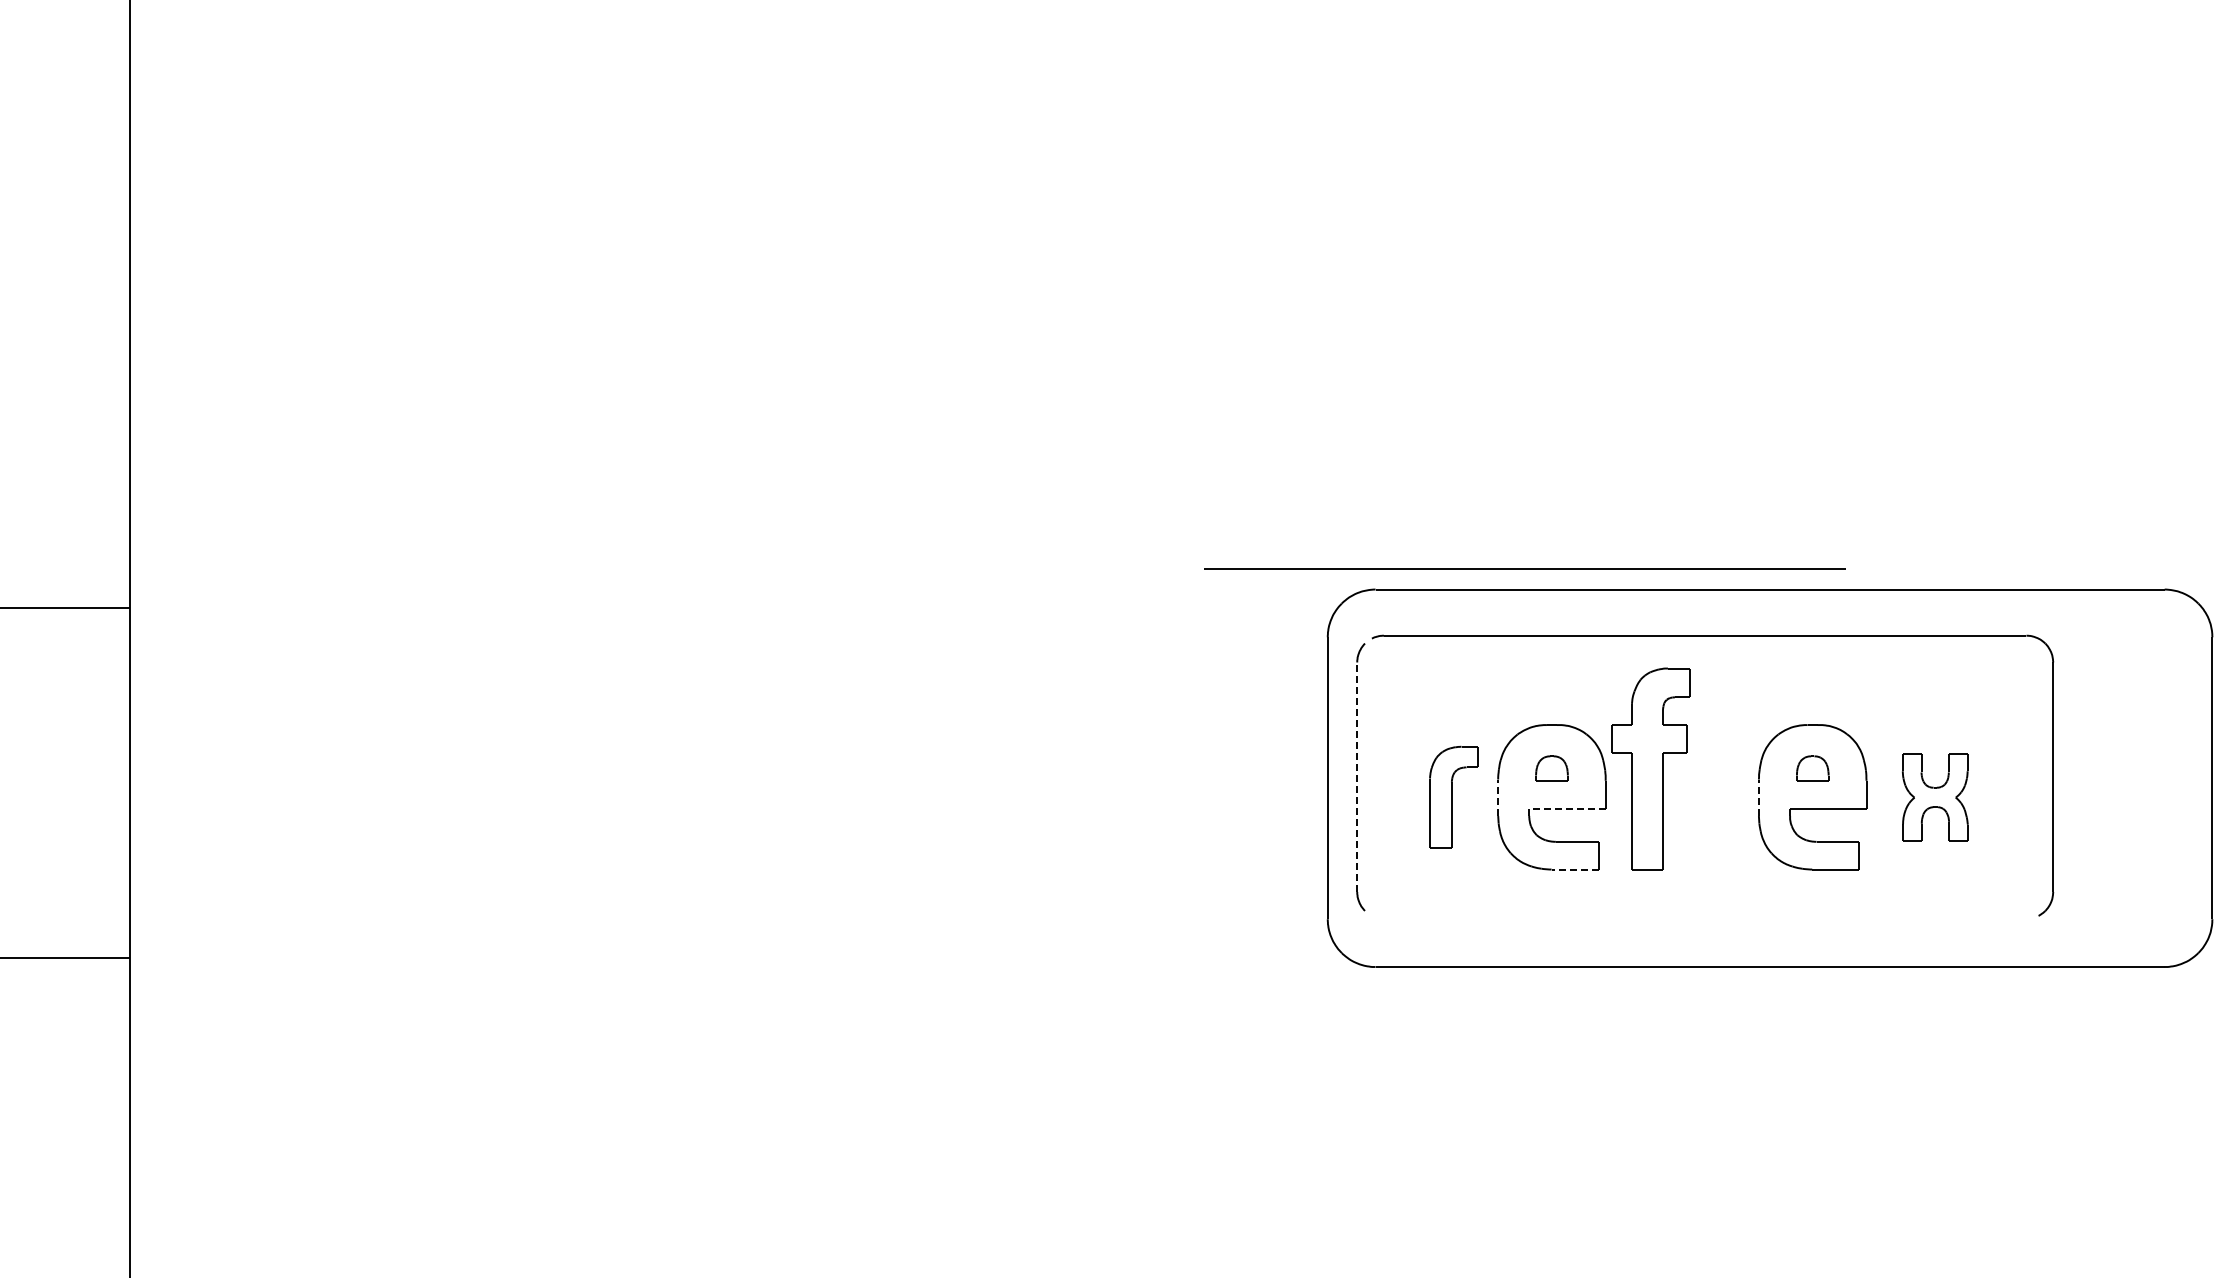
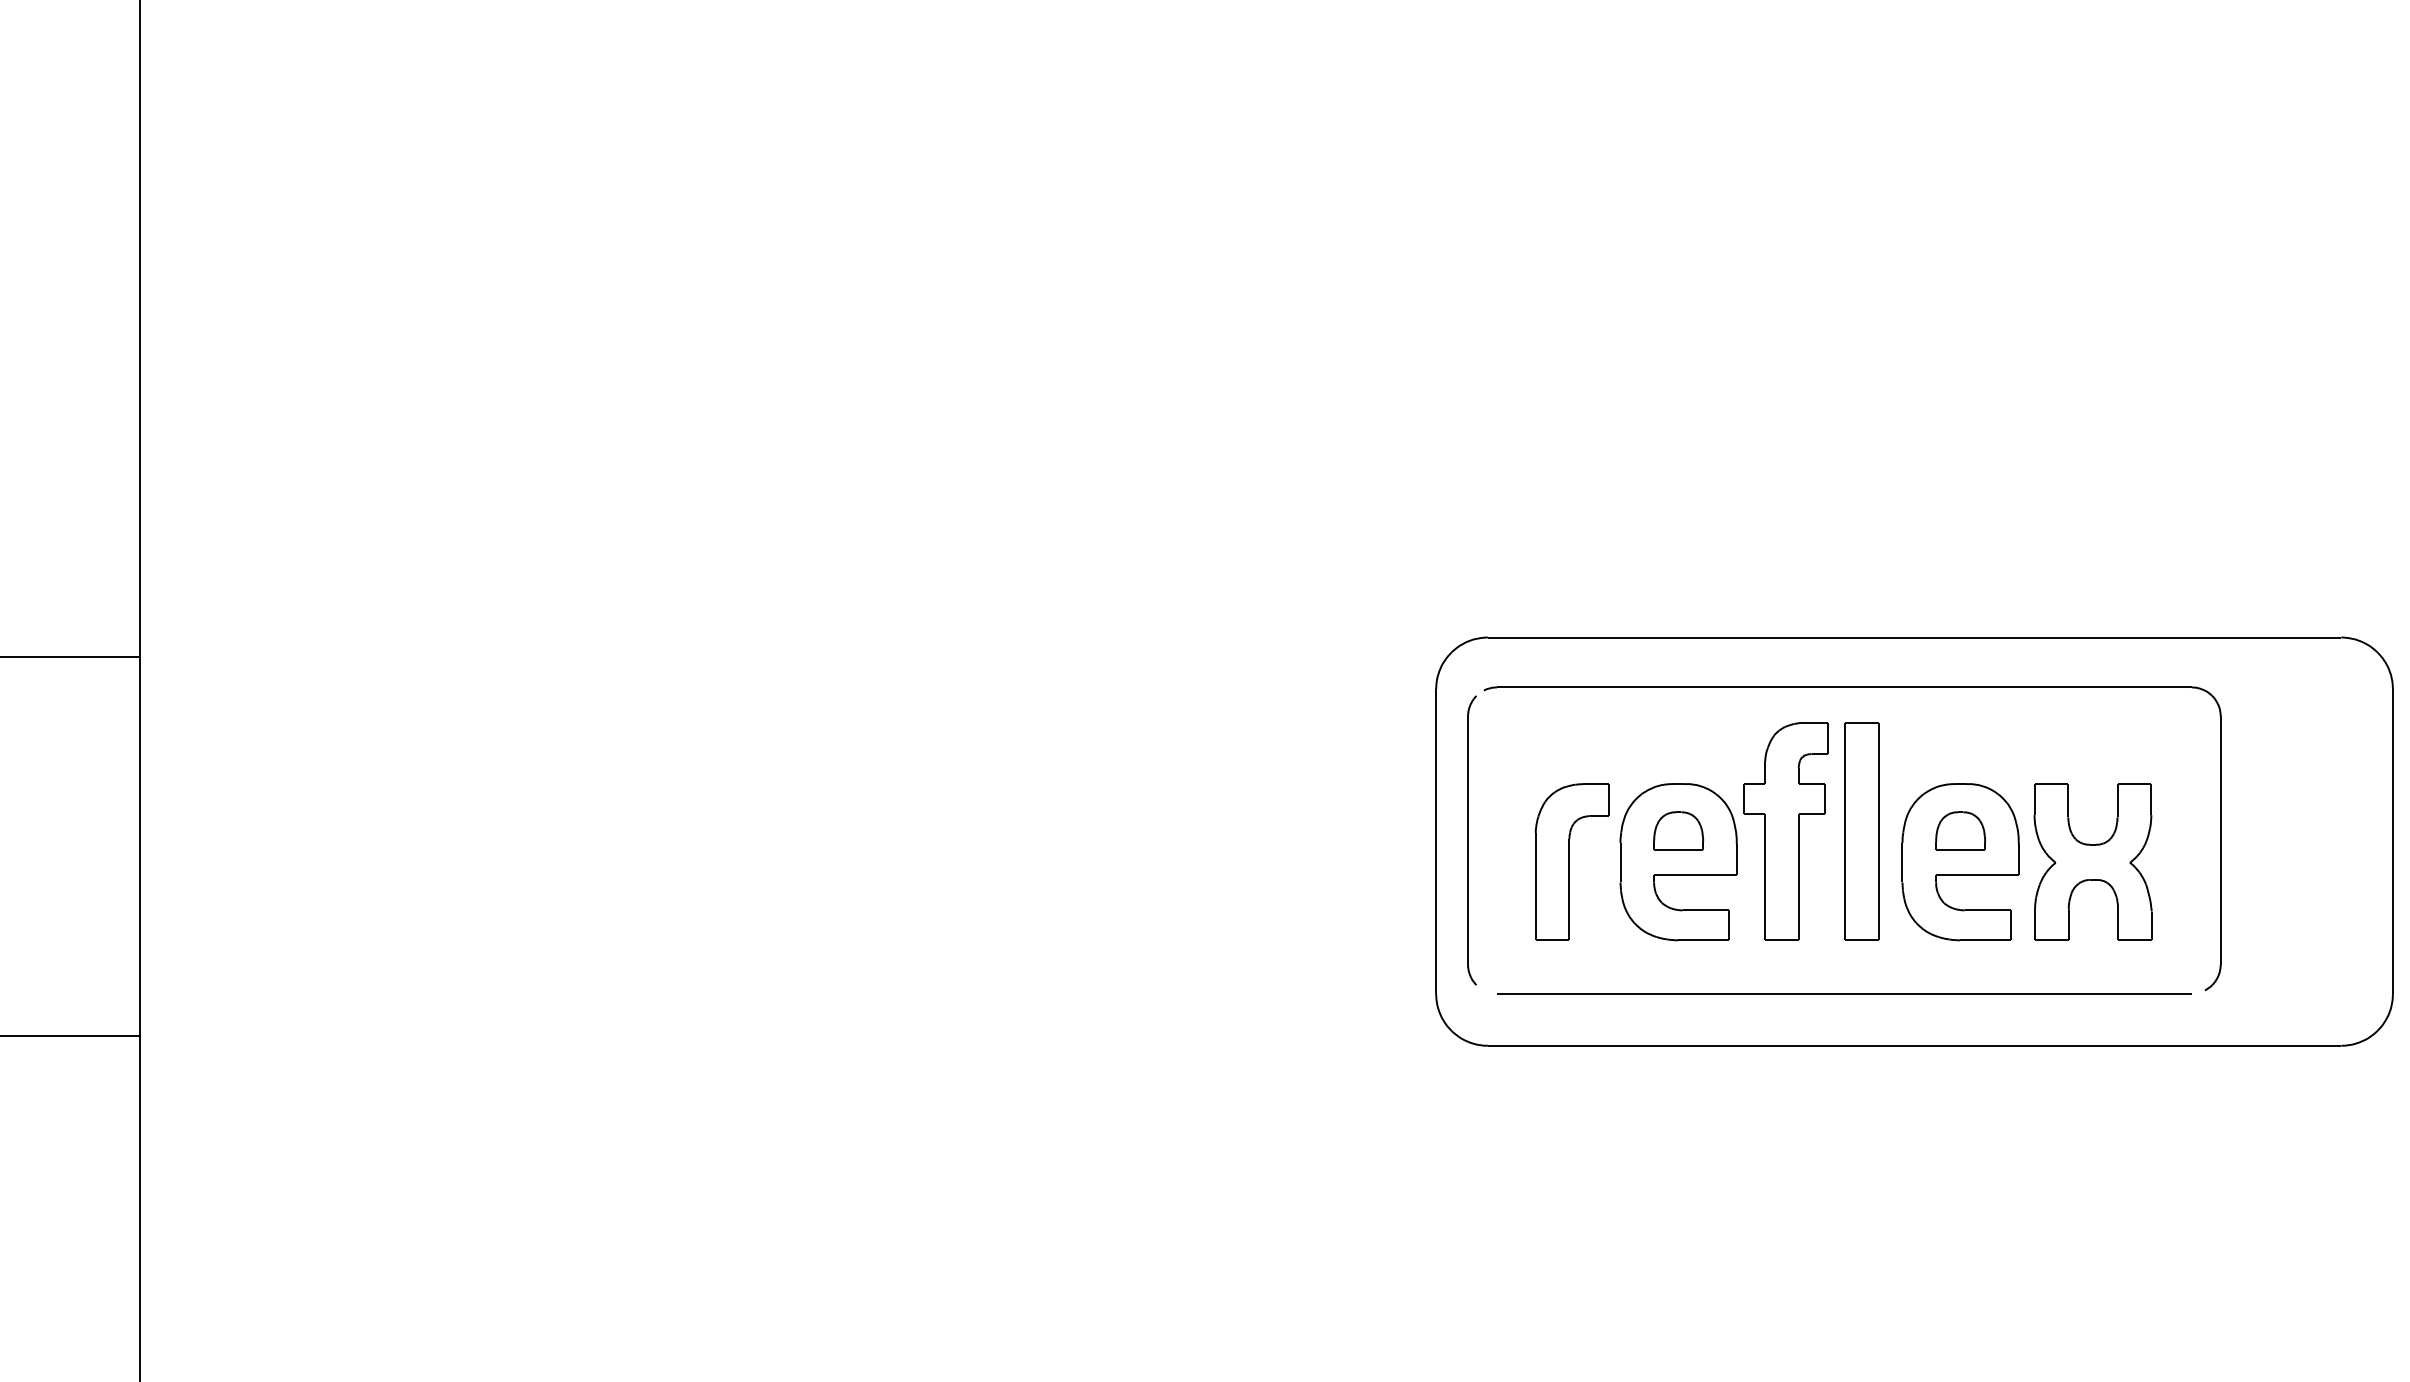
line: (1524, 568) -> (1843, 993), moved
part: (1551, 768) -> (1678, 831), size x1.43
part: (1812, 768) -> (1960, 831), size x1.43
part: (1721, 769) -> (1862, 832), added
line: (1357, 777) -> (1468, 840), dashed -> solid
part: (1453, 797) -> (1572, 862), size x1.43
line: (1498, 797) -> (1620, 862), dashed -> solid
line: (1758, 797) -> (1902, 862), dashed -> solid
part: (1935, 797) -> (2093, 862), size x1.67
line: (1566, 809) -> (1694, 875), dashed -> solid
line: (1575, 869) -> (1704, 940), dashed -> solid

